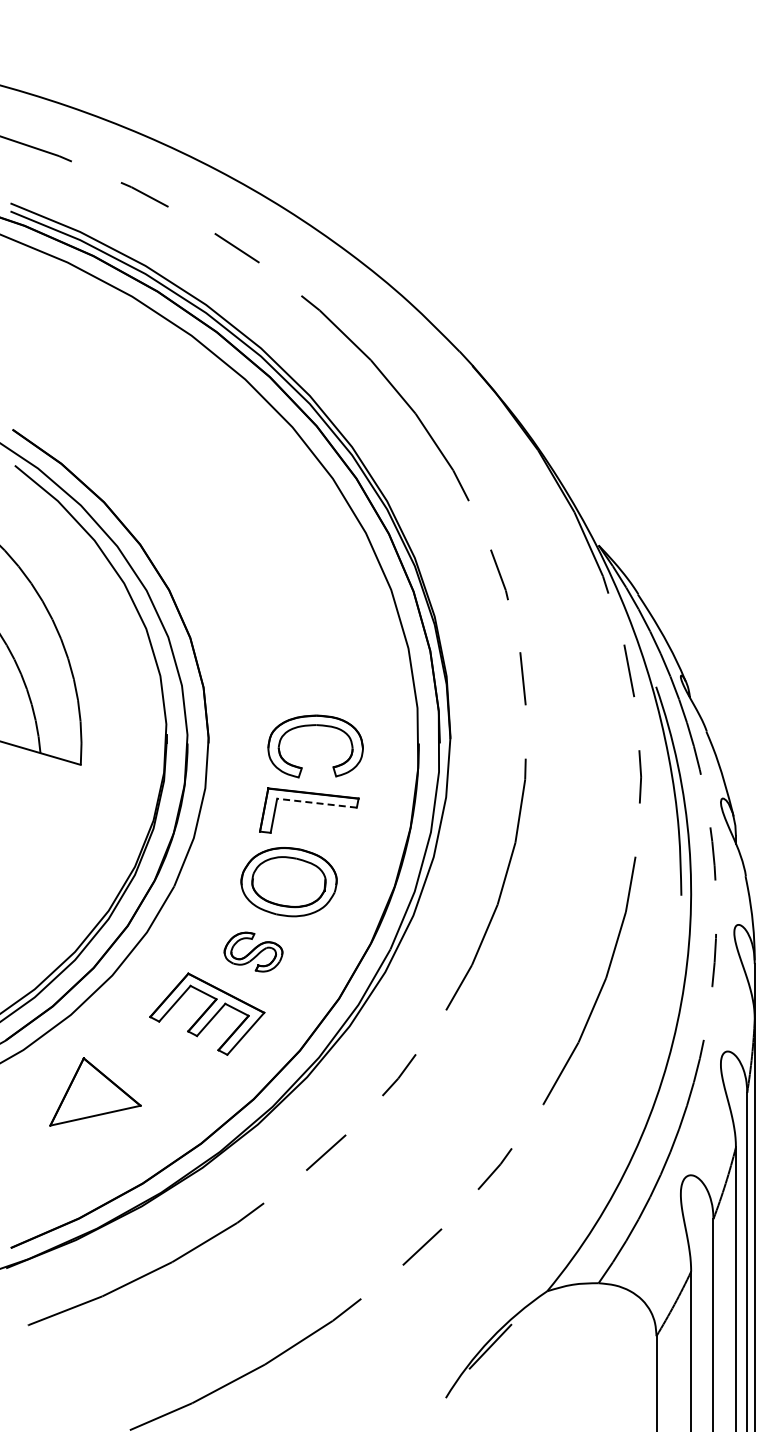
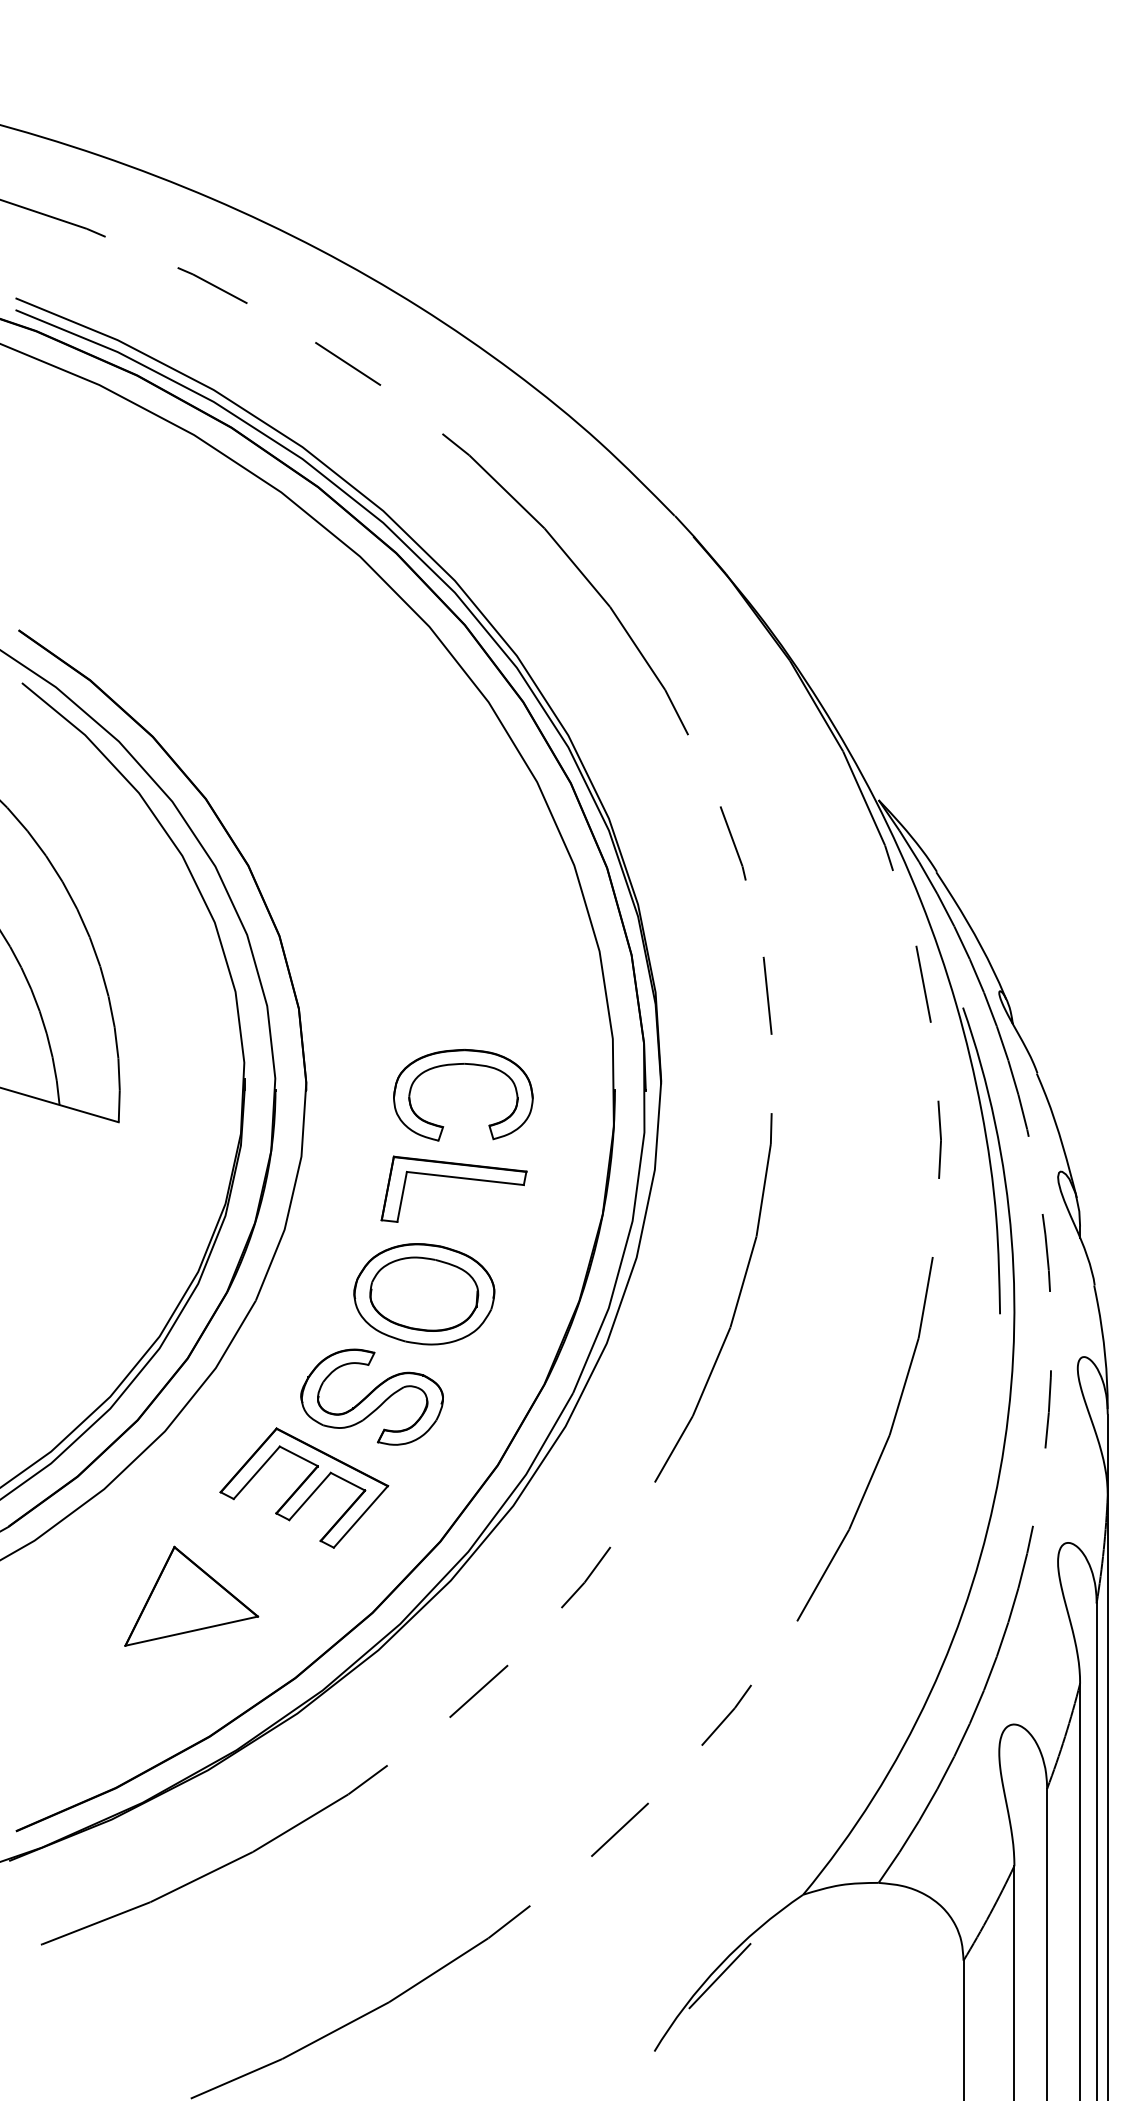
line: (316, 803) -> (464, 1178), dashed -> solid
part: (253, 951) -> (372, 1396), size x1.67
part: (95, 1091) -> (191, 1595), moved

